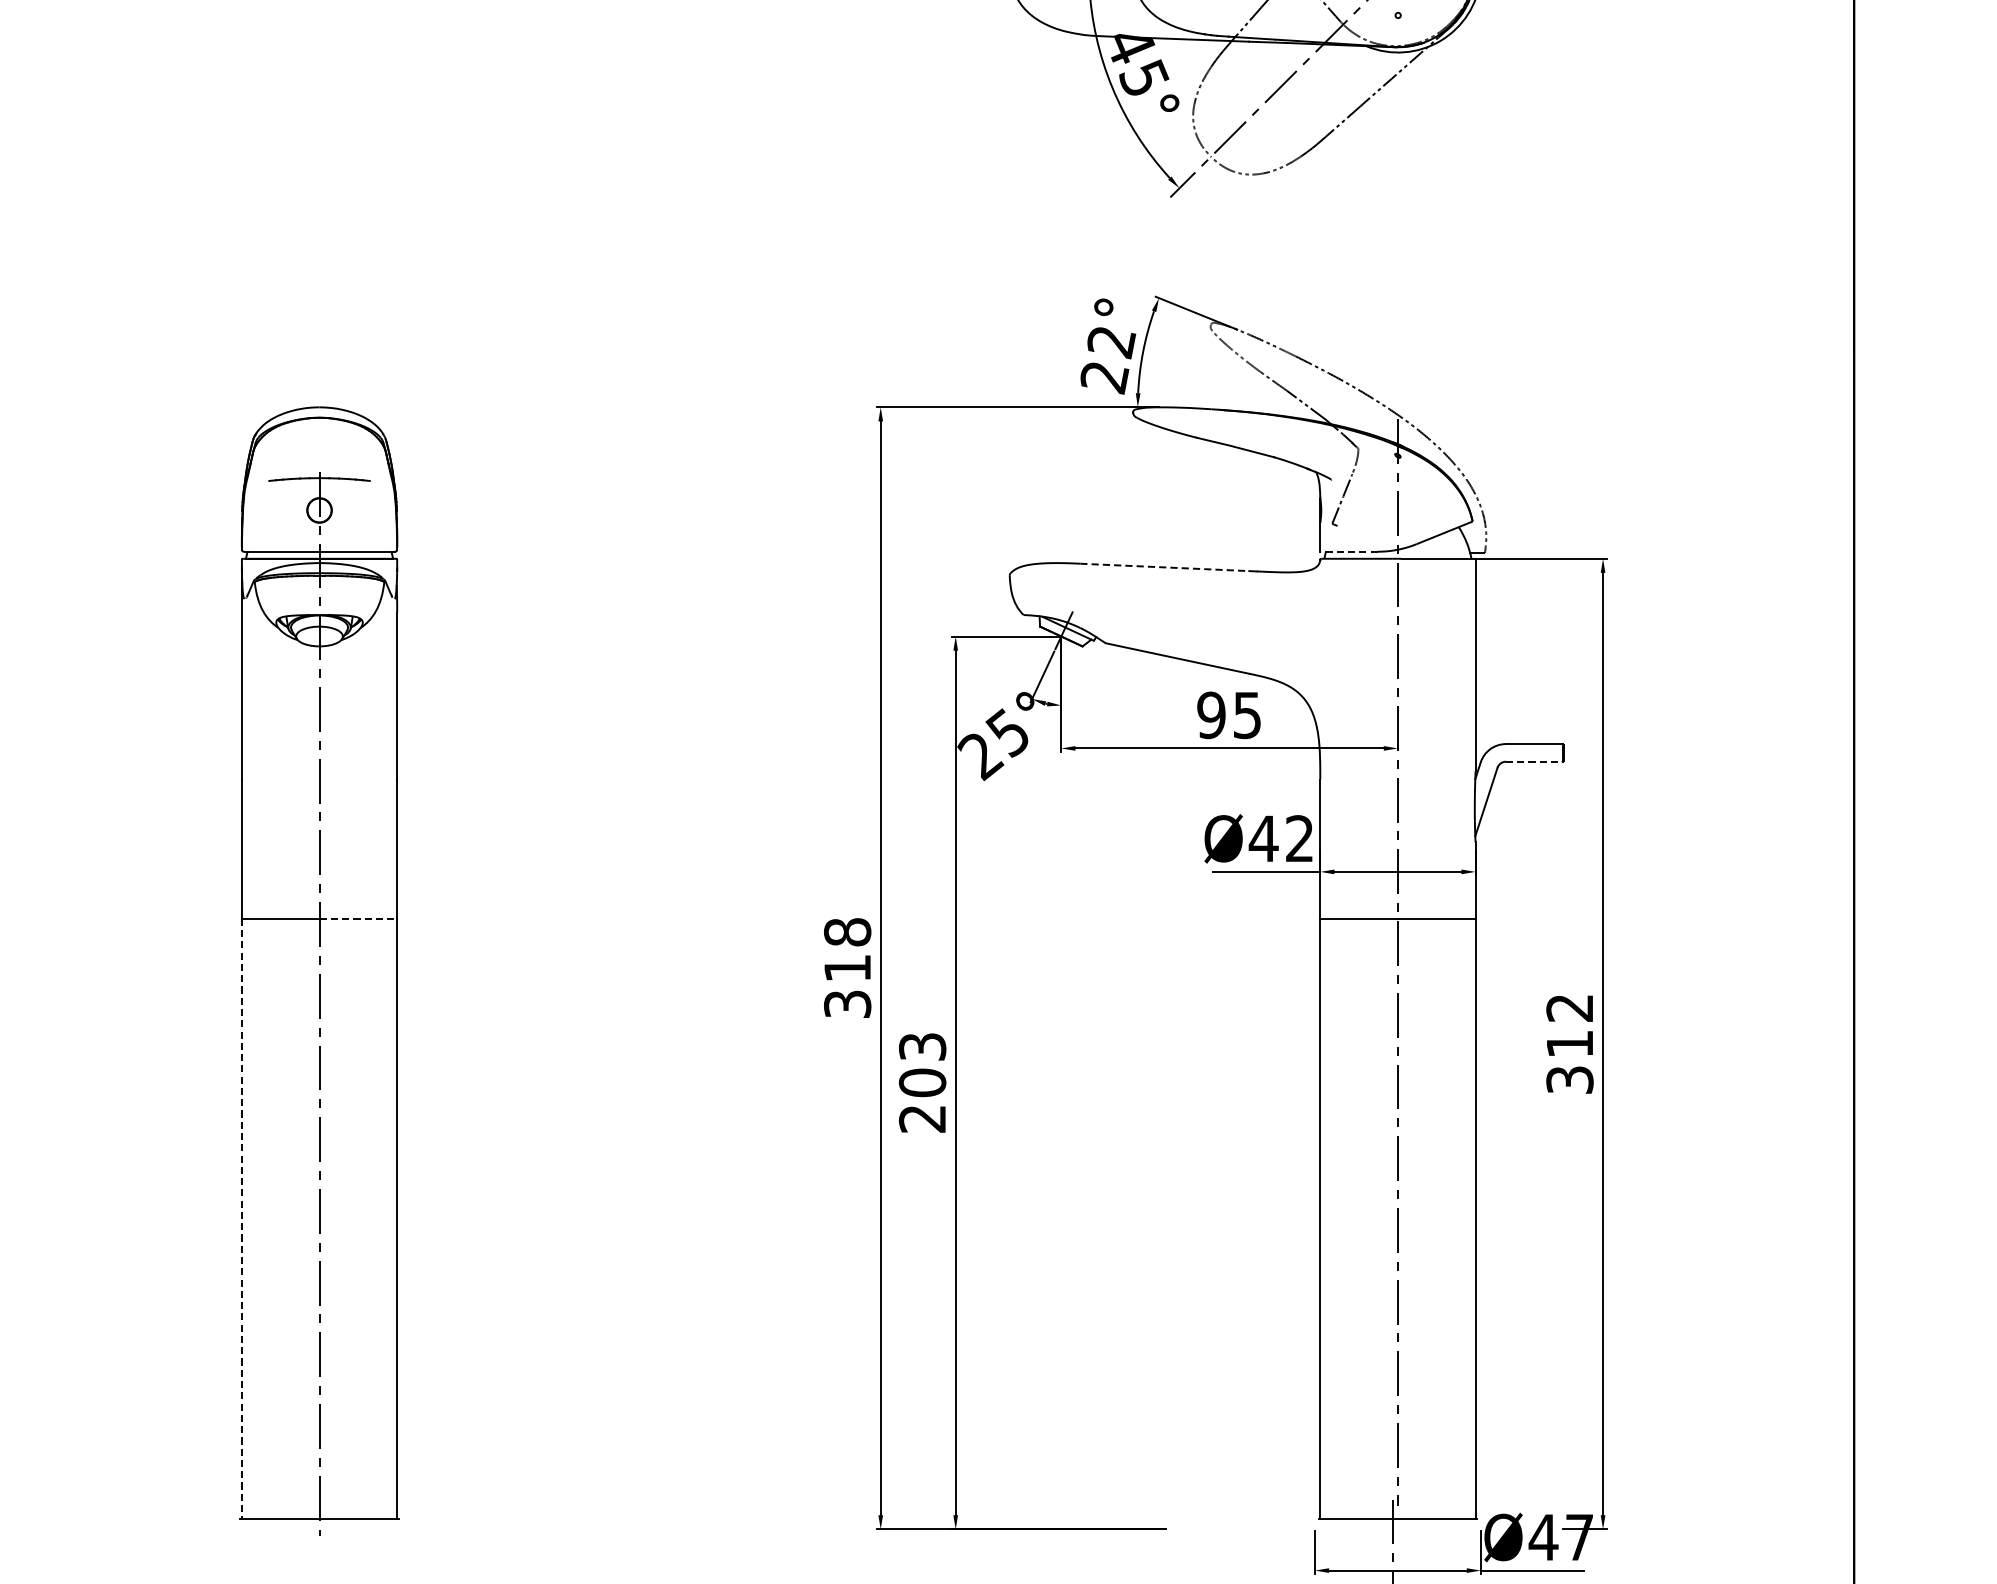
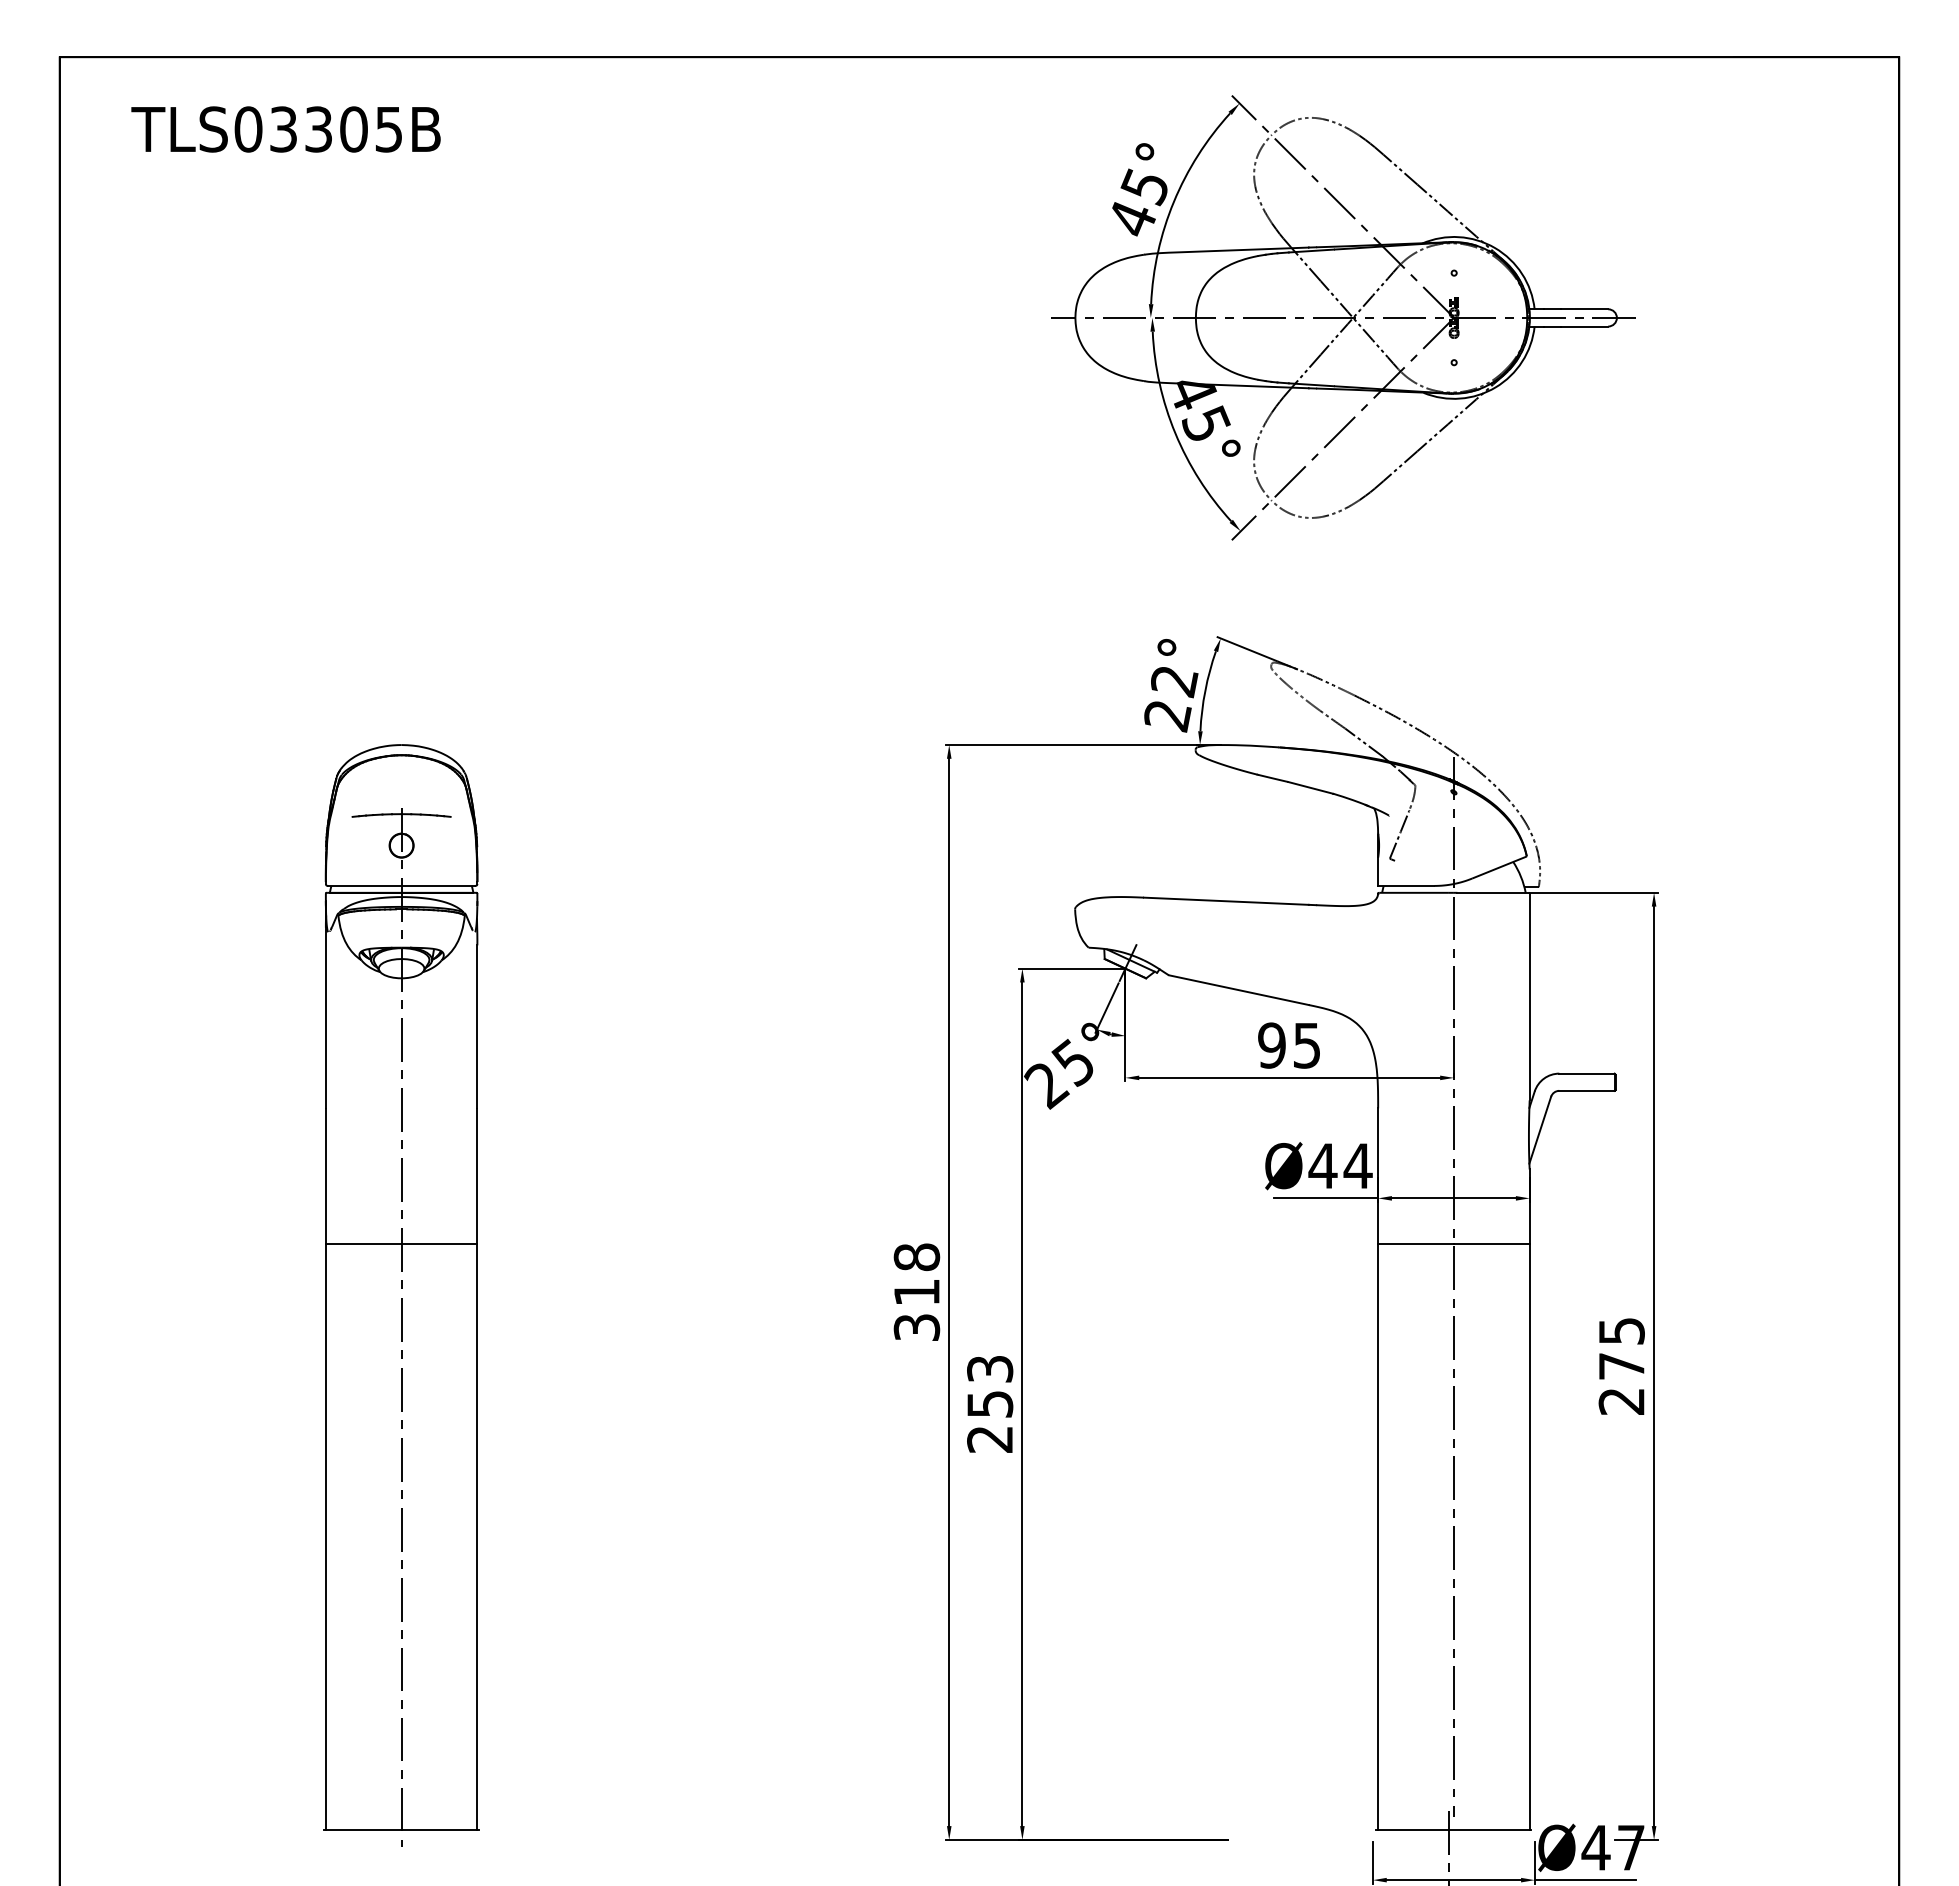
line: (1348, 551) -> (1405, 885), dashed -> solid
line: (1164, 567) -> (1226, 901), dashed -> solid
line: (1533, 761) -> (1586, 1090), dashed -> solid
text: (1299, 838) -> (1357, 1165), Ø42 -> Ø44
line: (358, 919) -> (439, 1244), dashed -> solid
text: (1569, 1044) -> (1621, 1366), 312 -> 275
text: (923, 1083) -> (990, 1404), 203 -> 253
line: (241, 1218) -> (325, 1536), dashed -> solid

